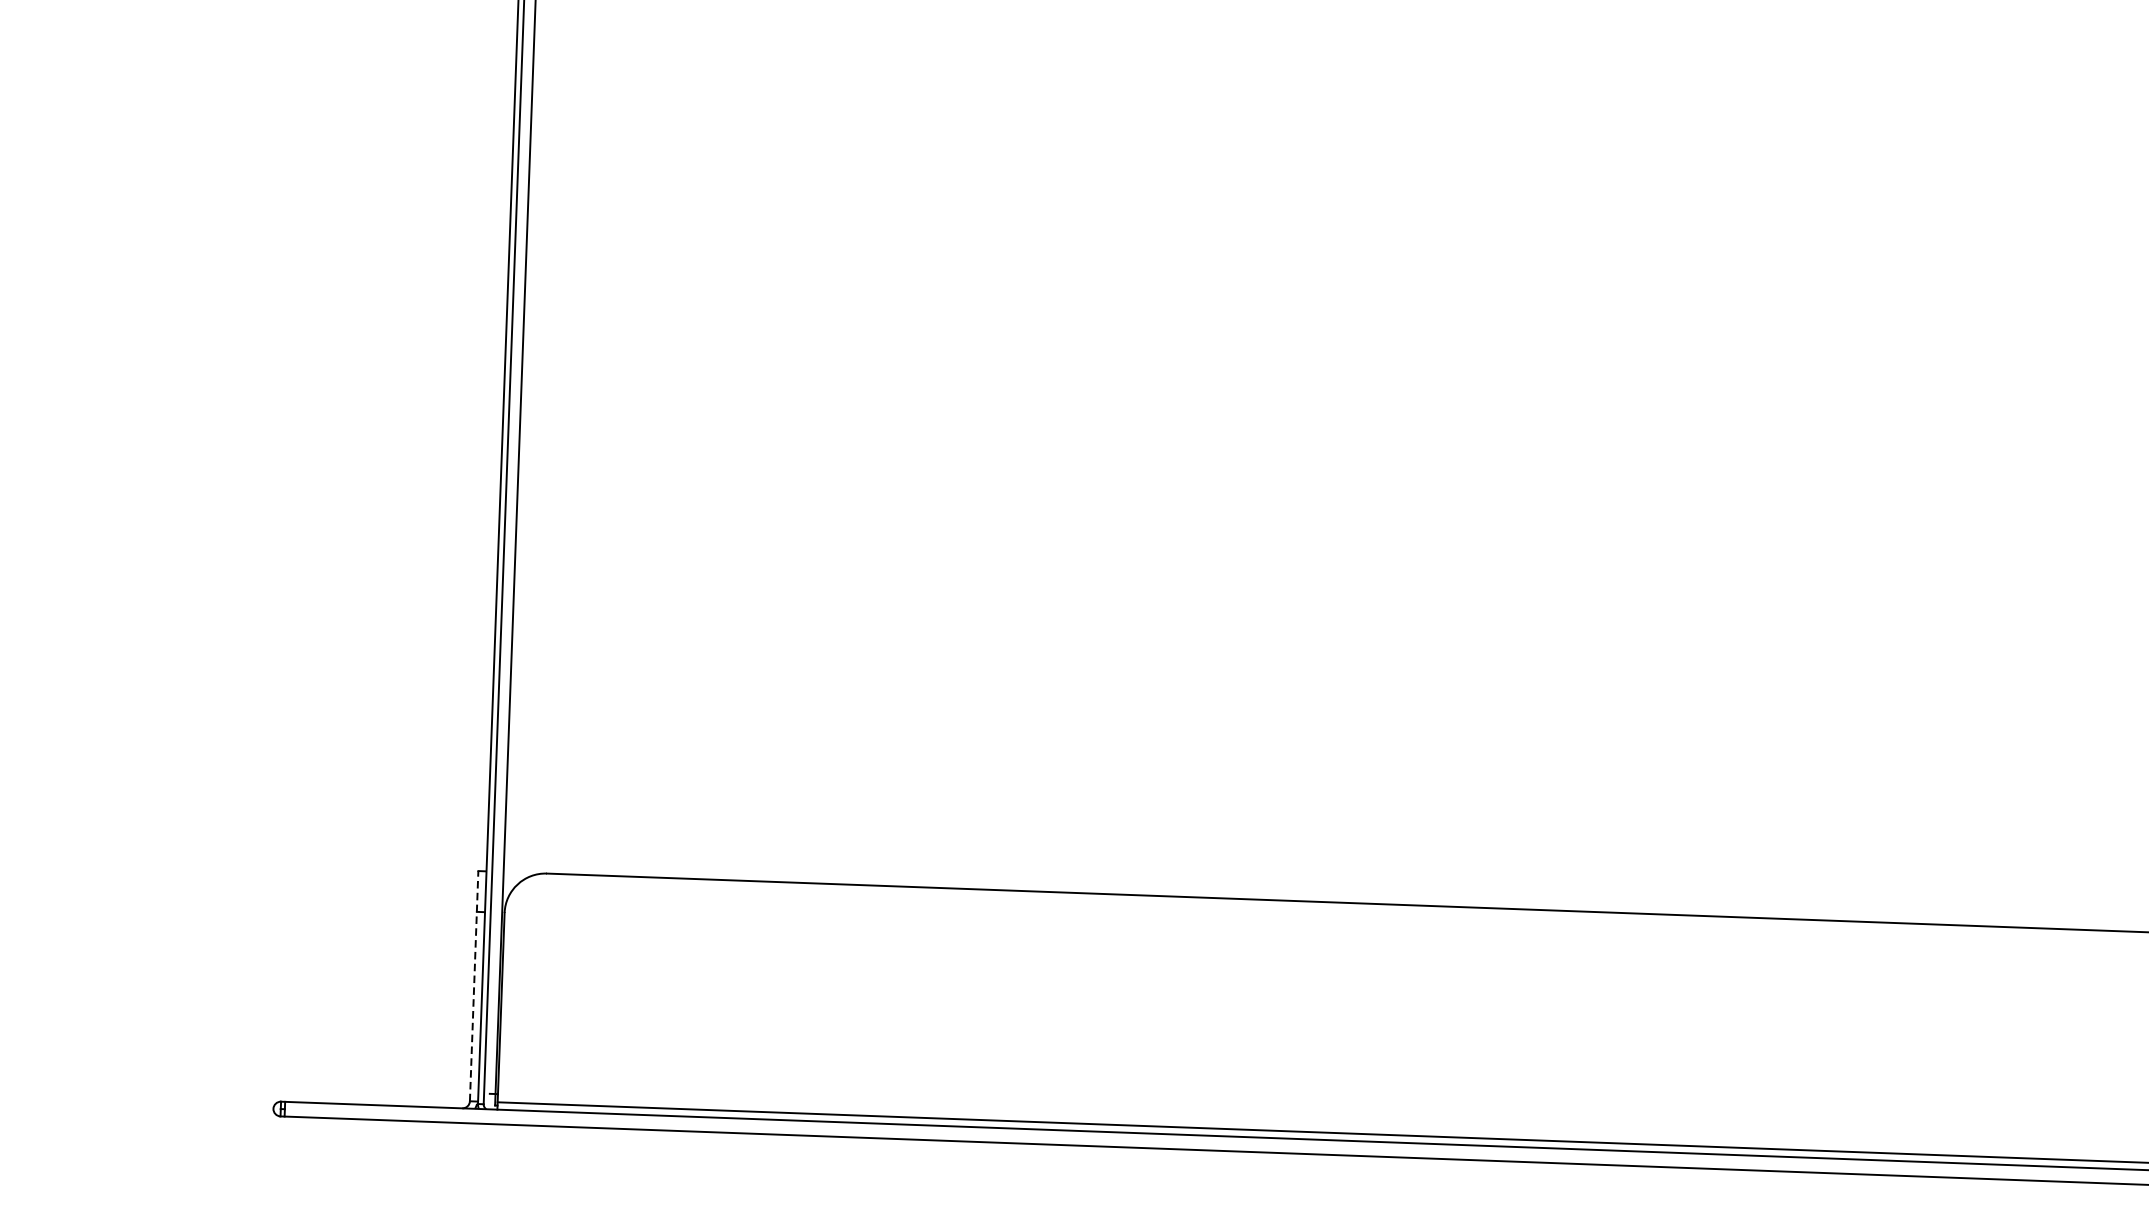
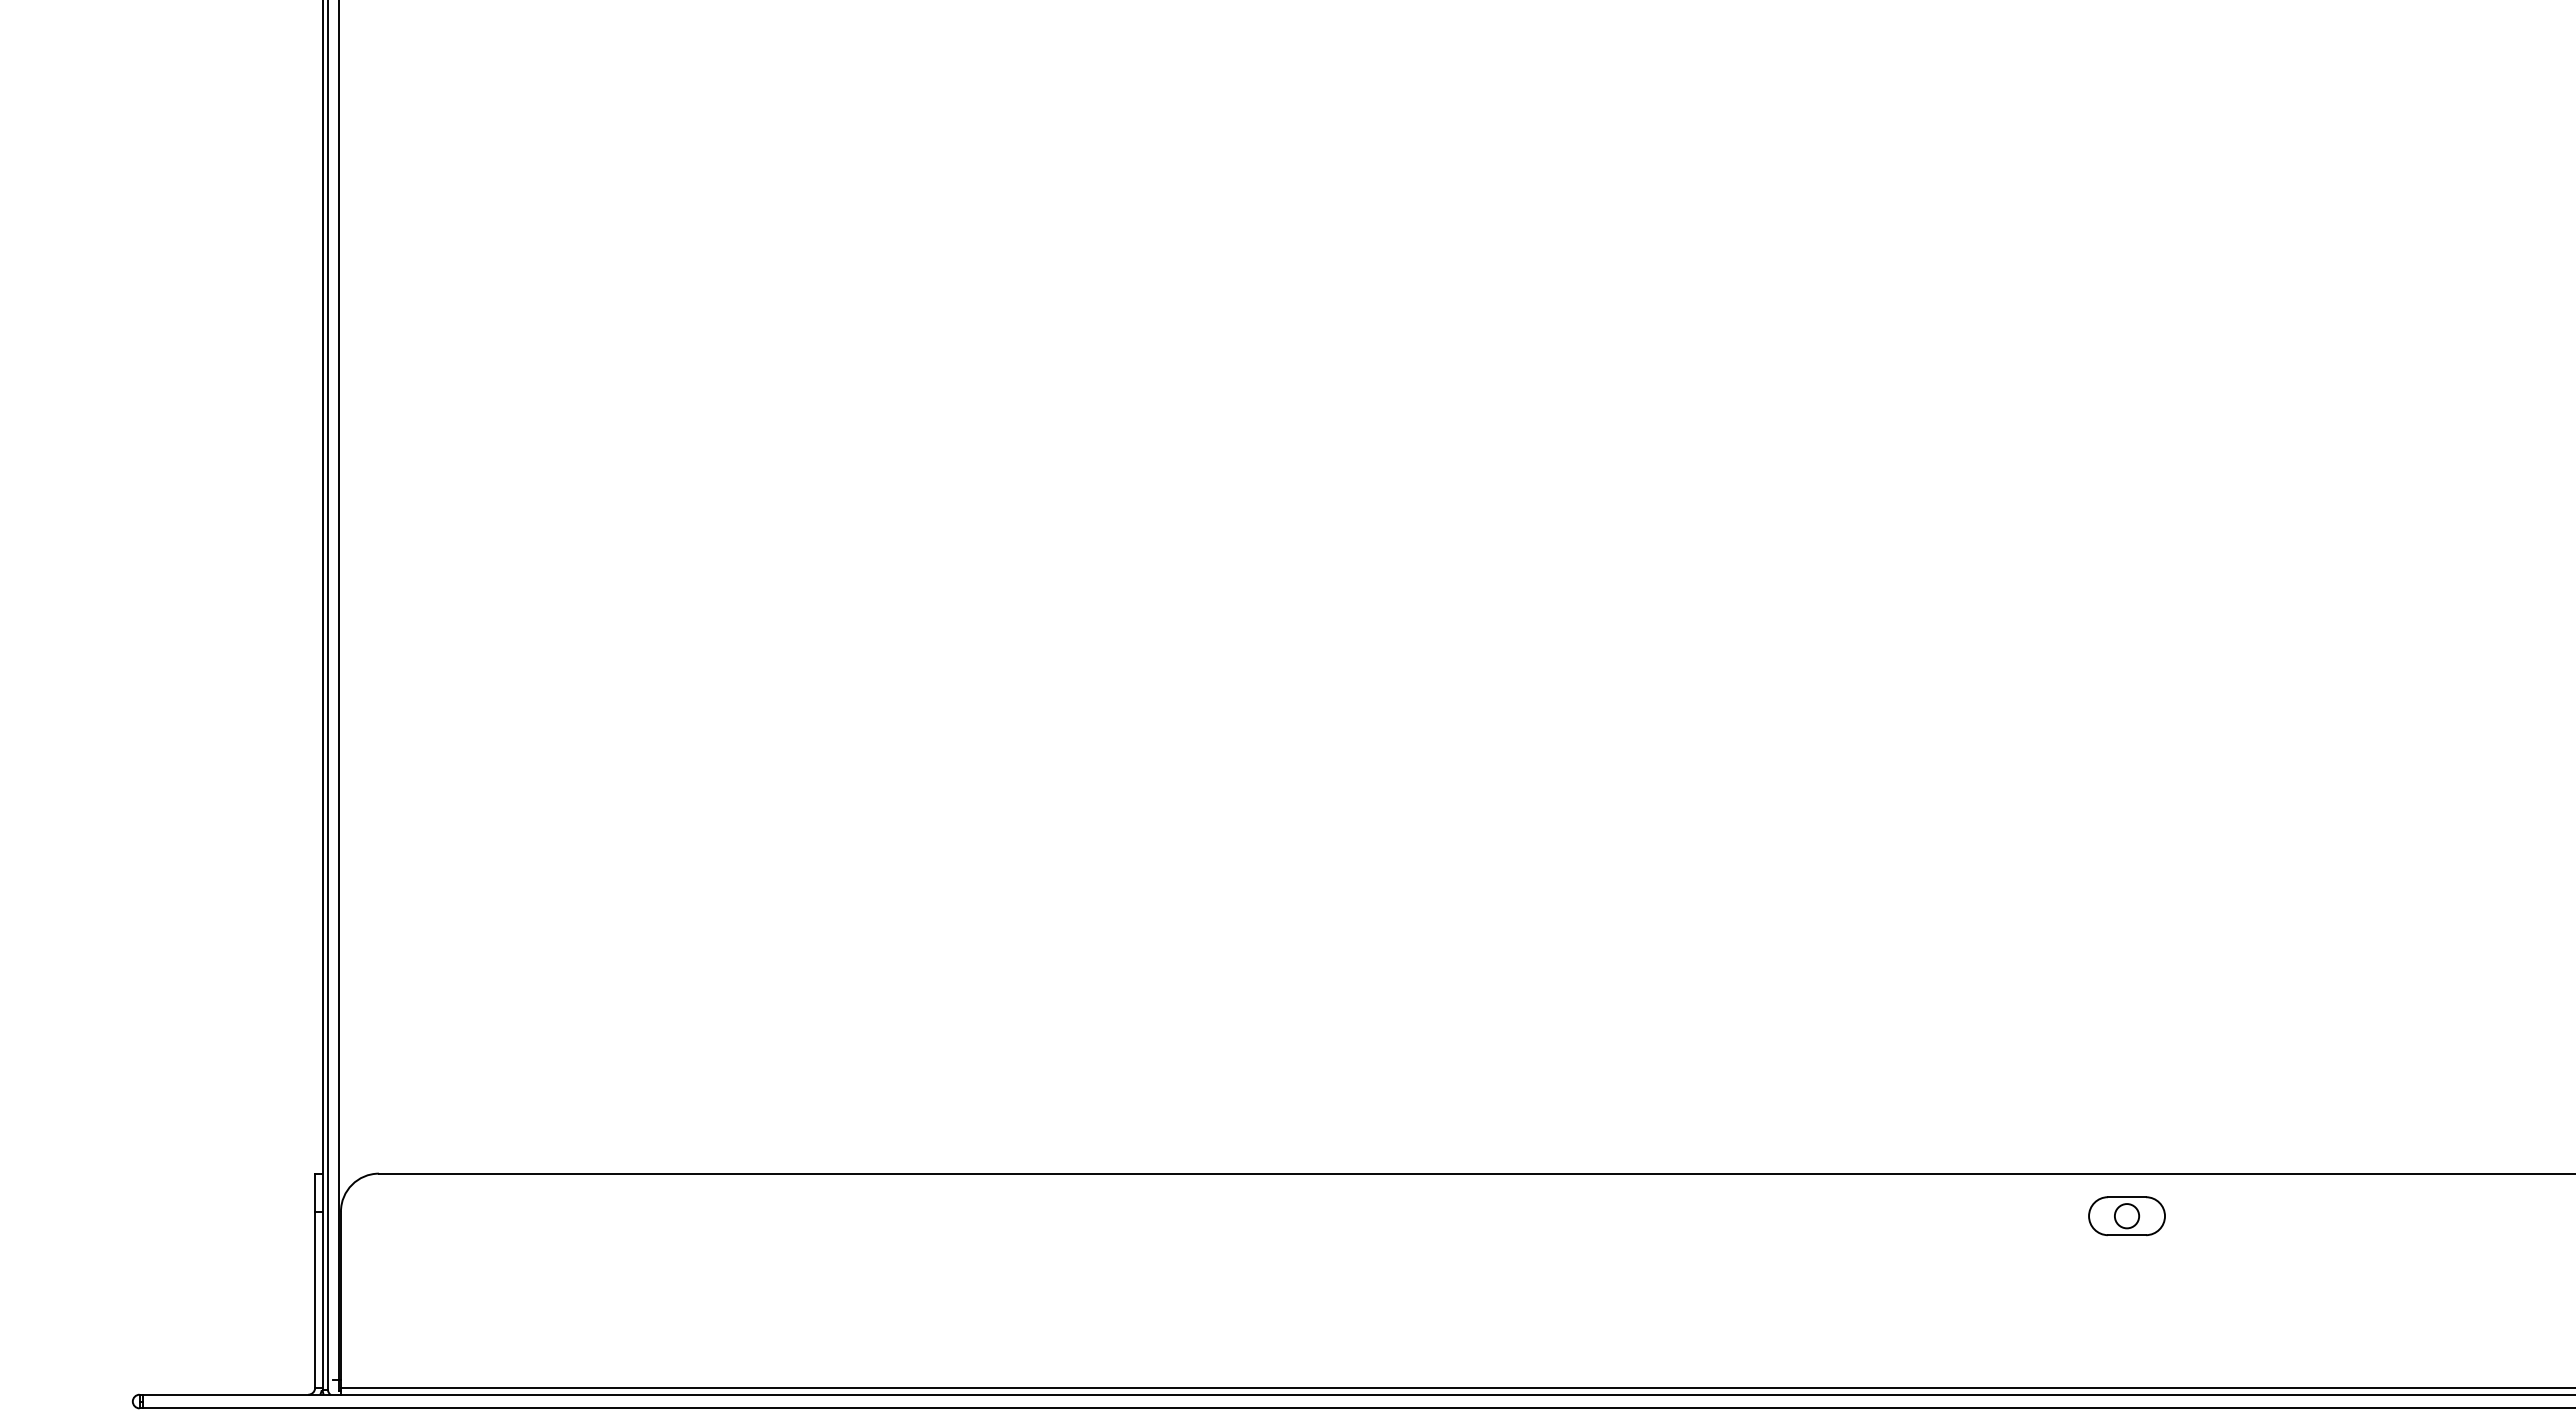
line: (474, 985) -> (315, 1280), dashed -> solid

